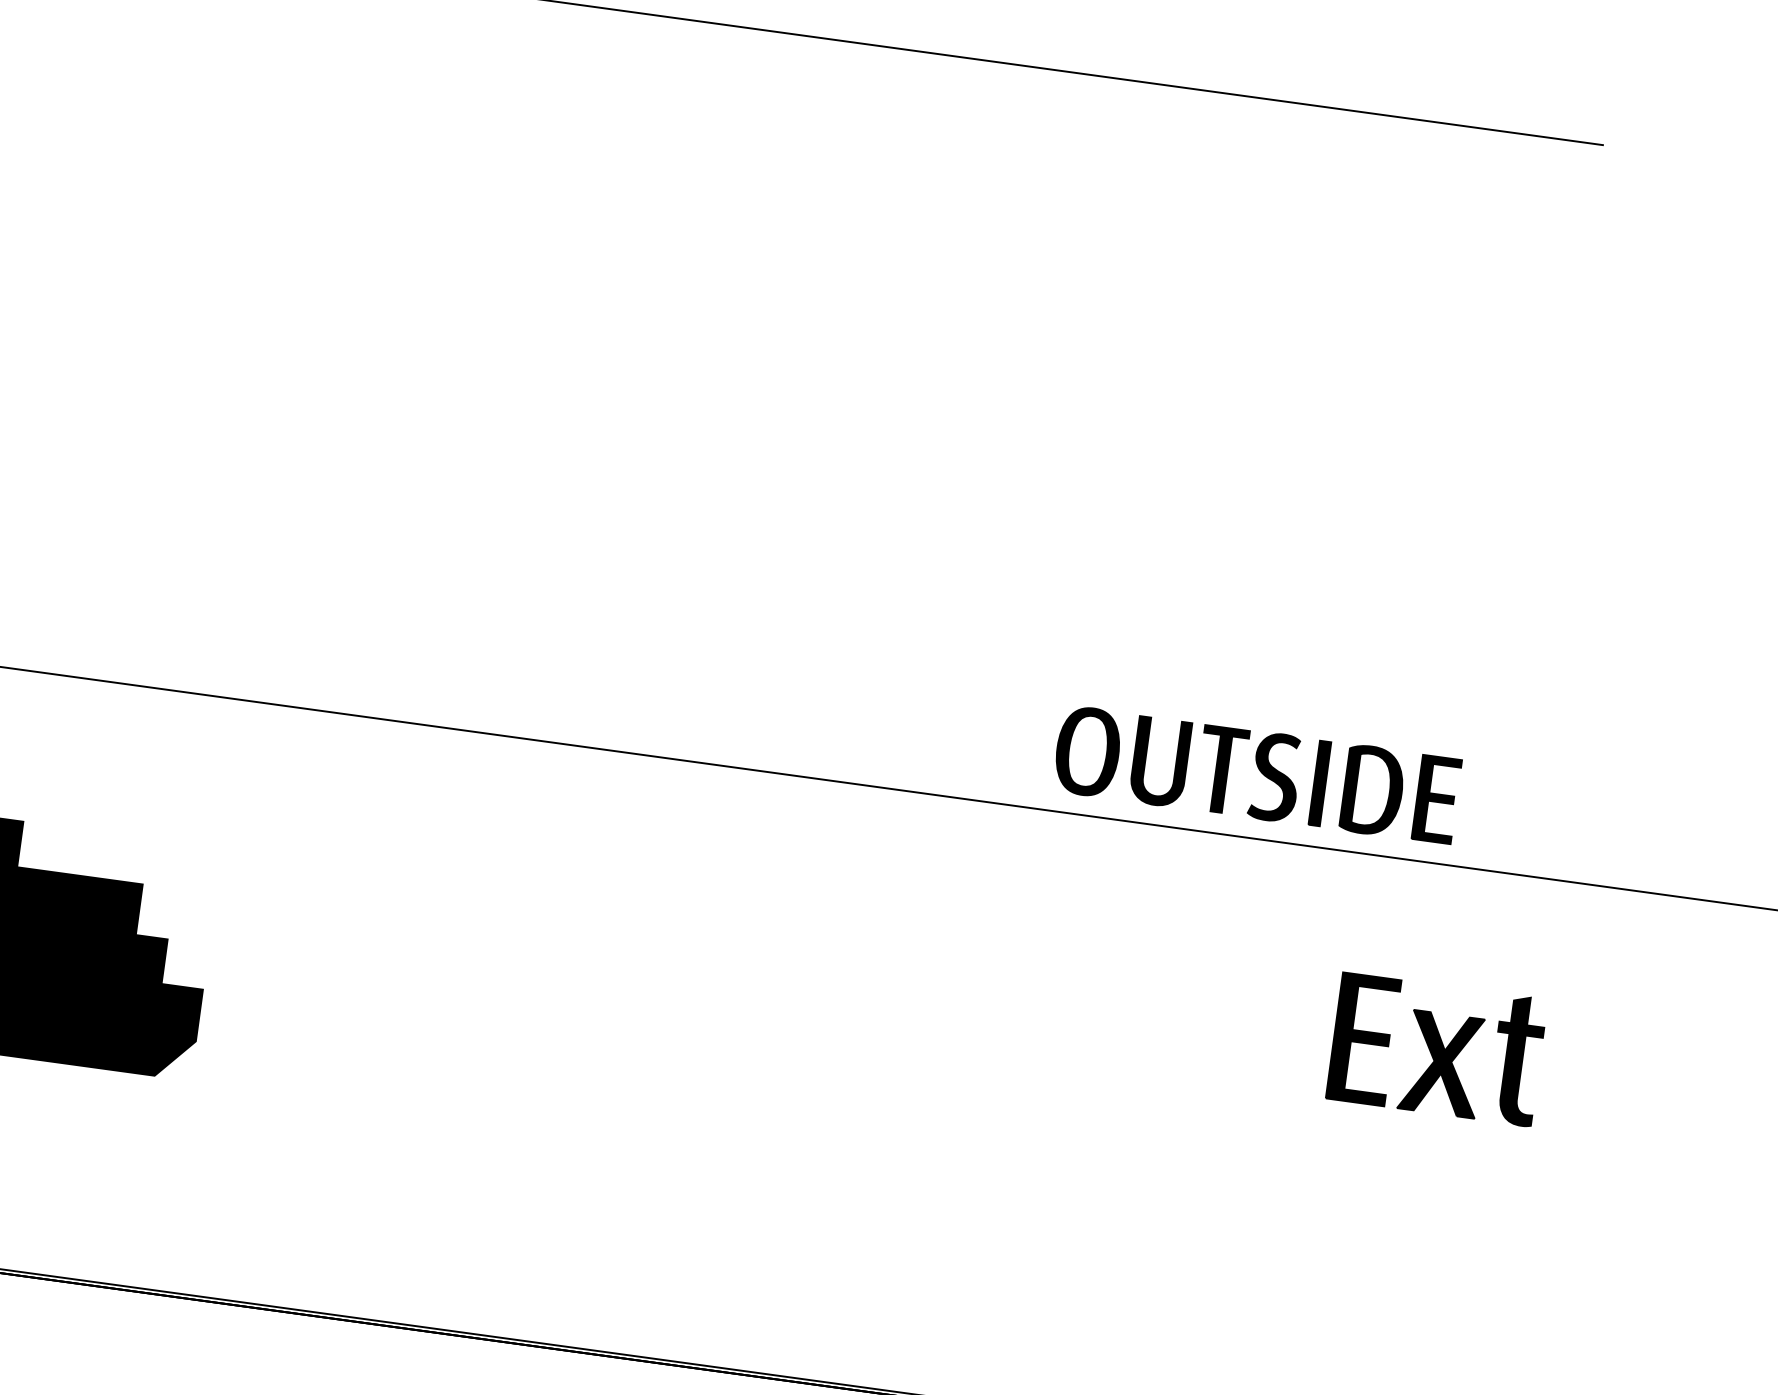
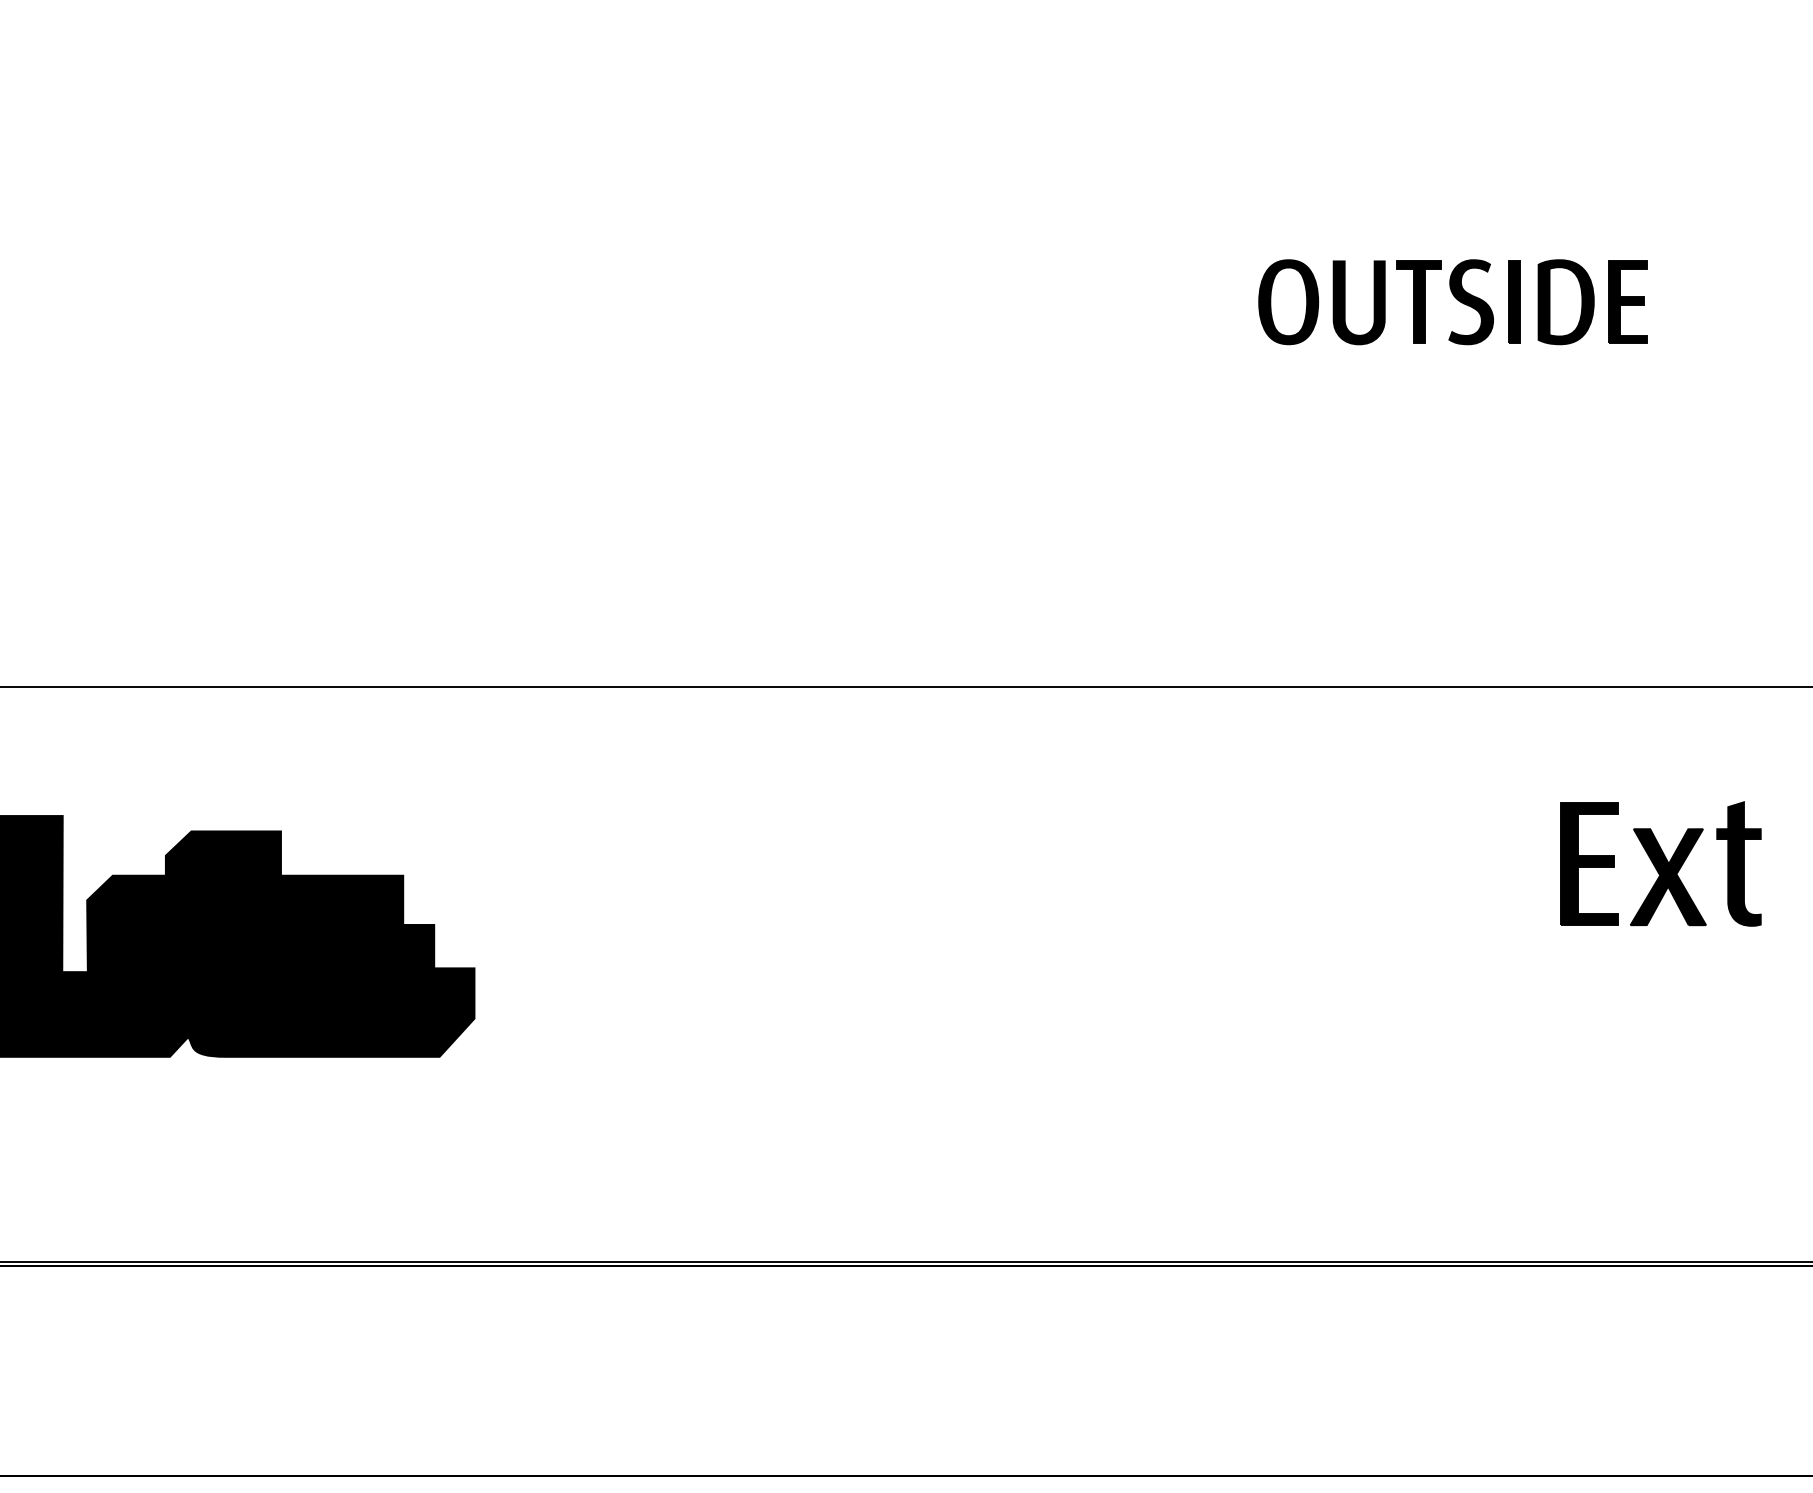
part: (1256, 775) -> (1452, 302), moved

